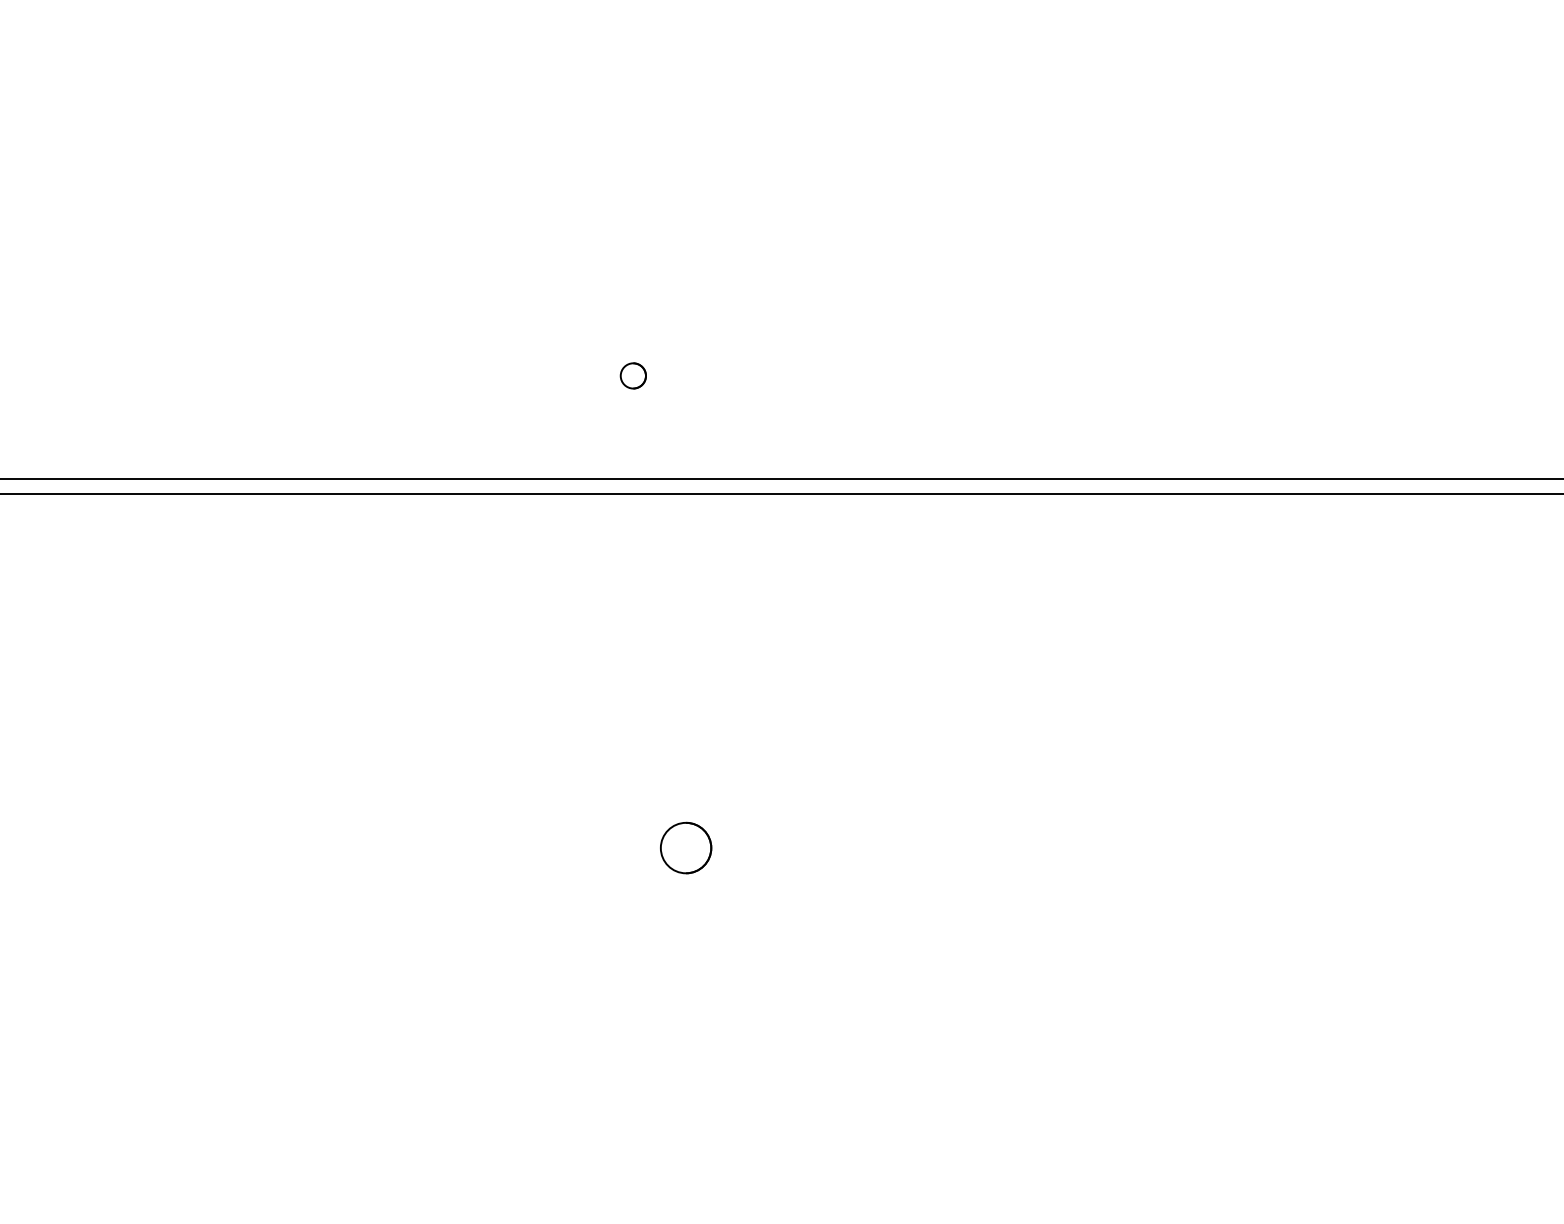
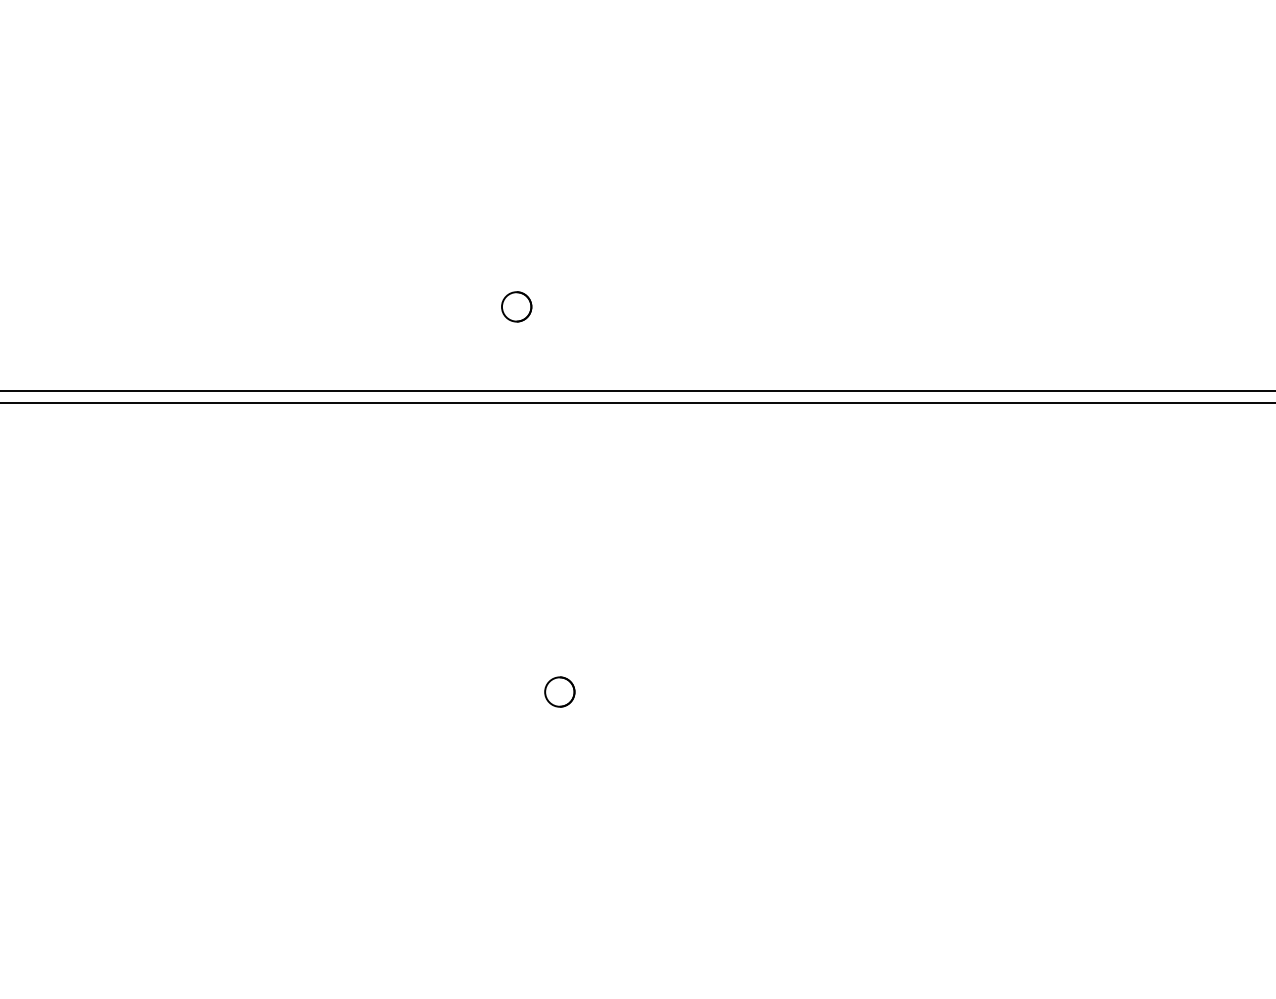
circle: (633, 375) -> (516, 306), size x1.43
circle: (686, 847) -> (560, 691), size x0.71

